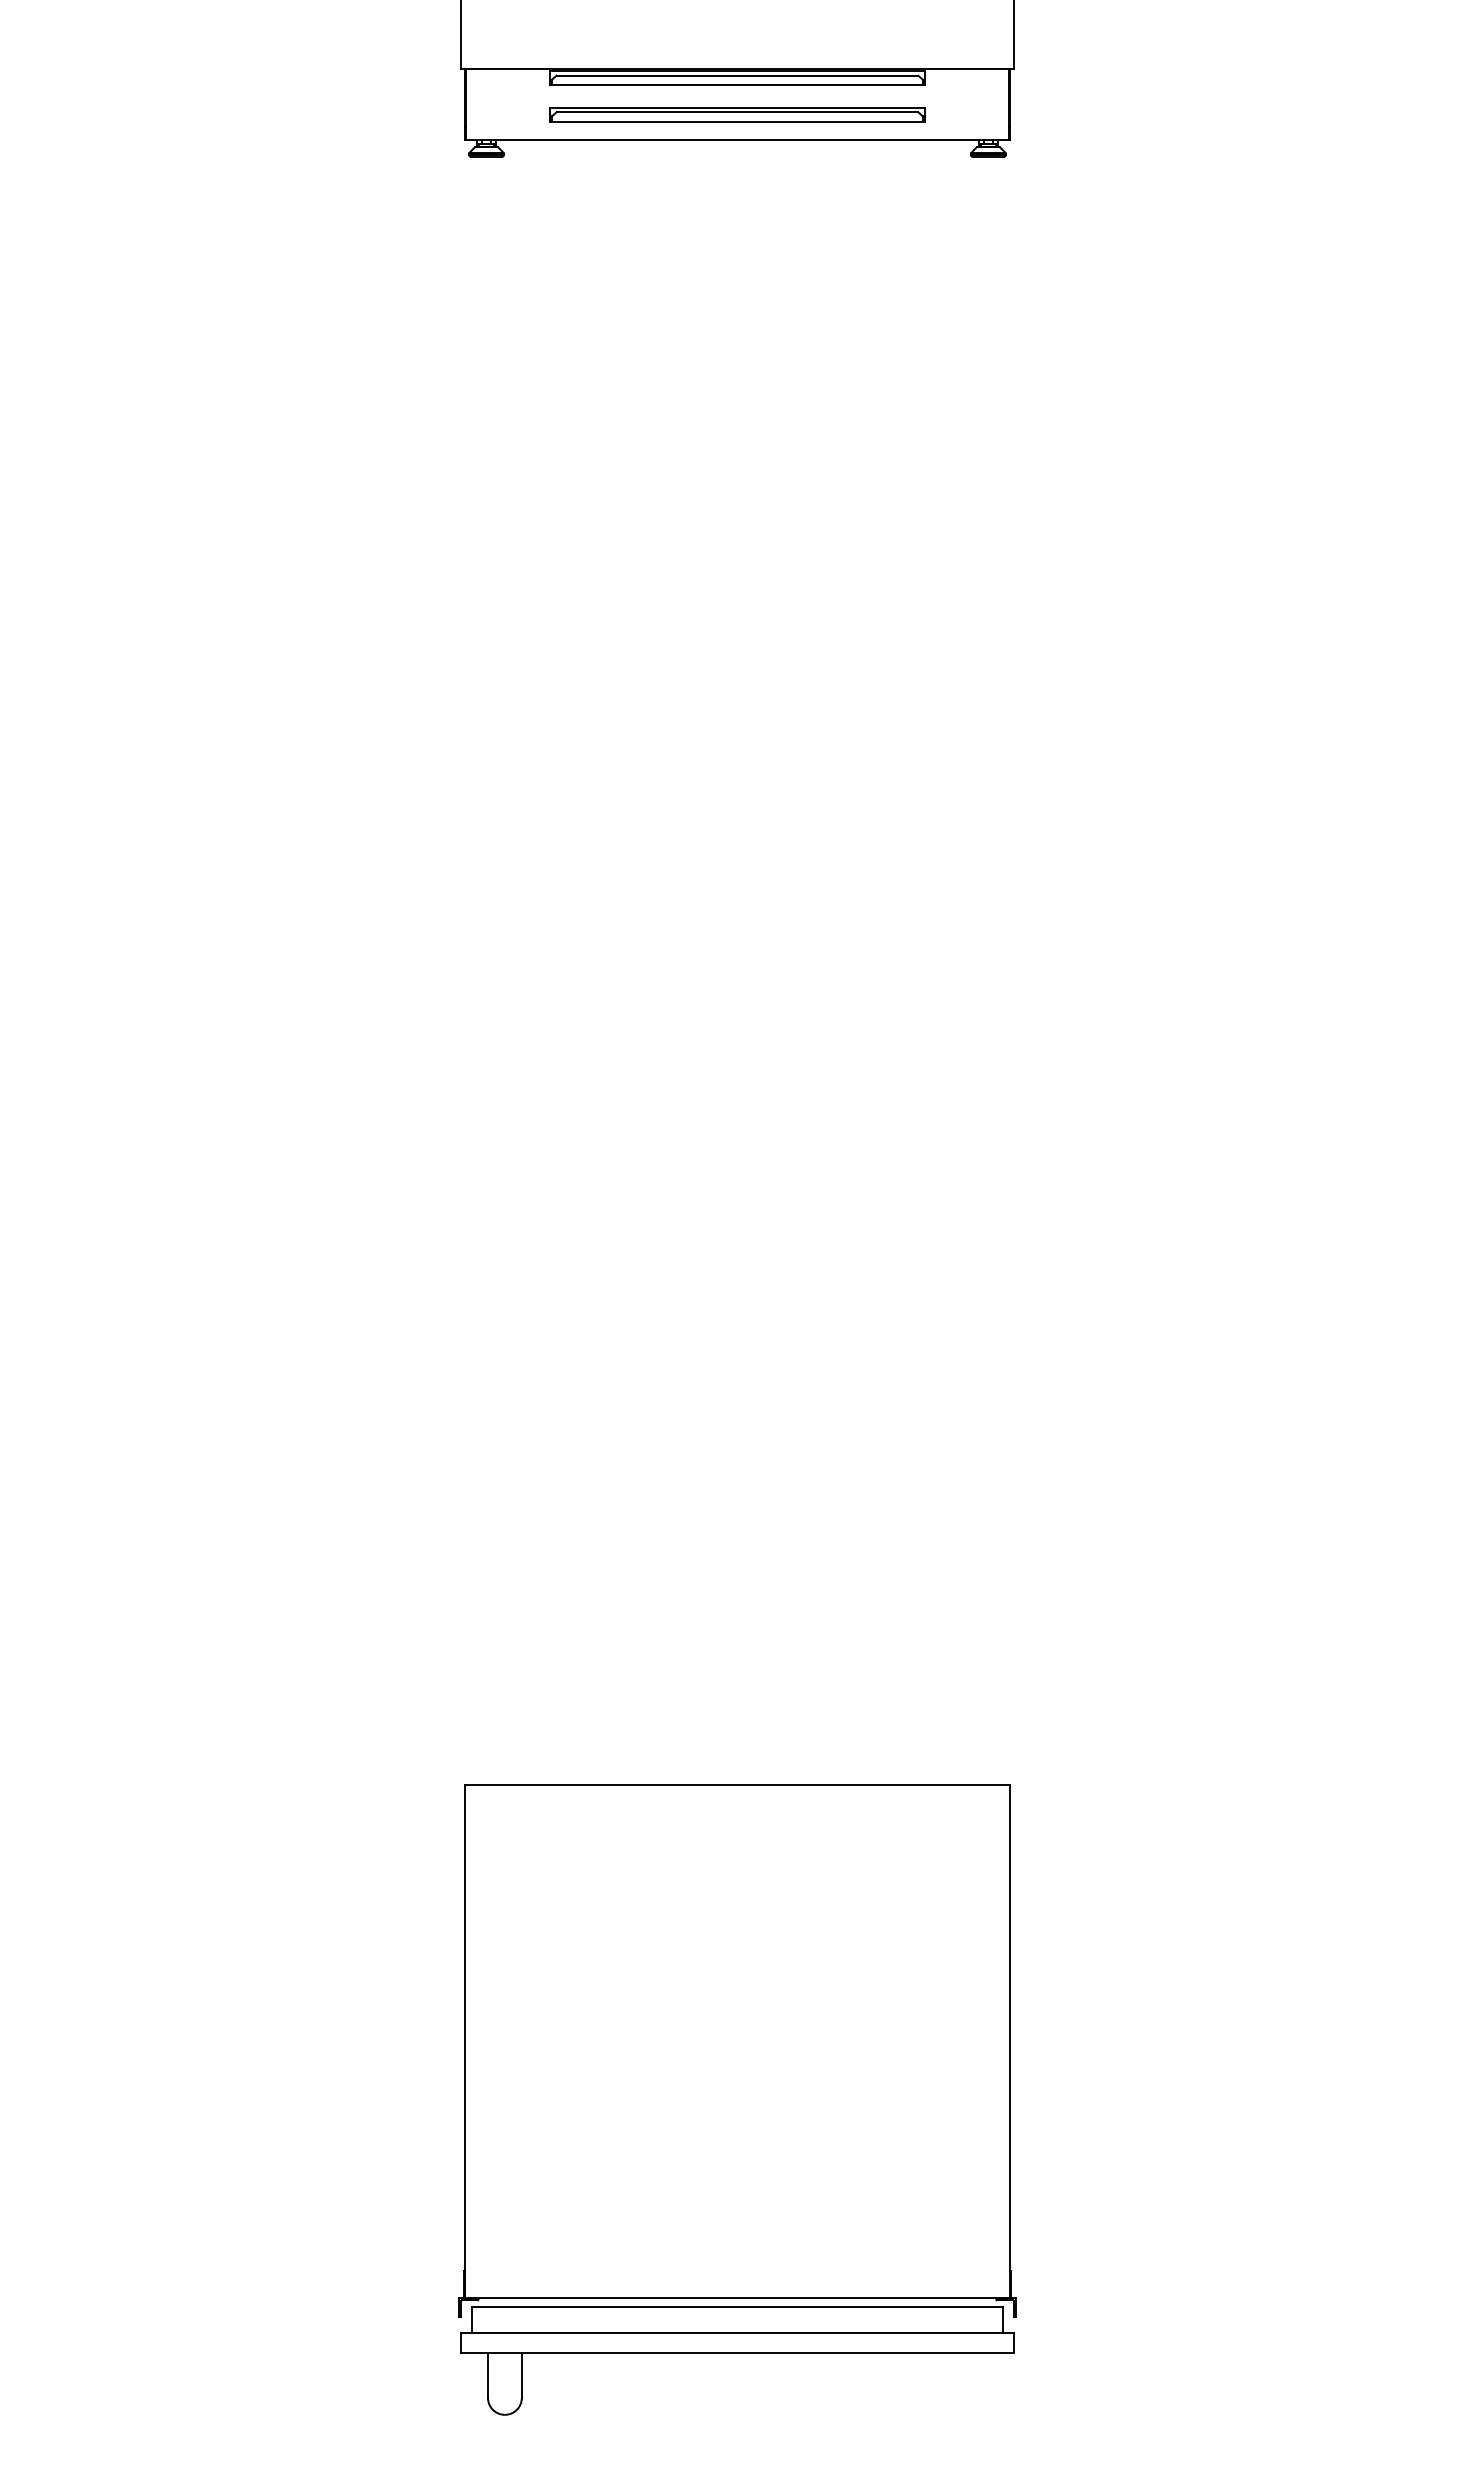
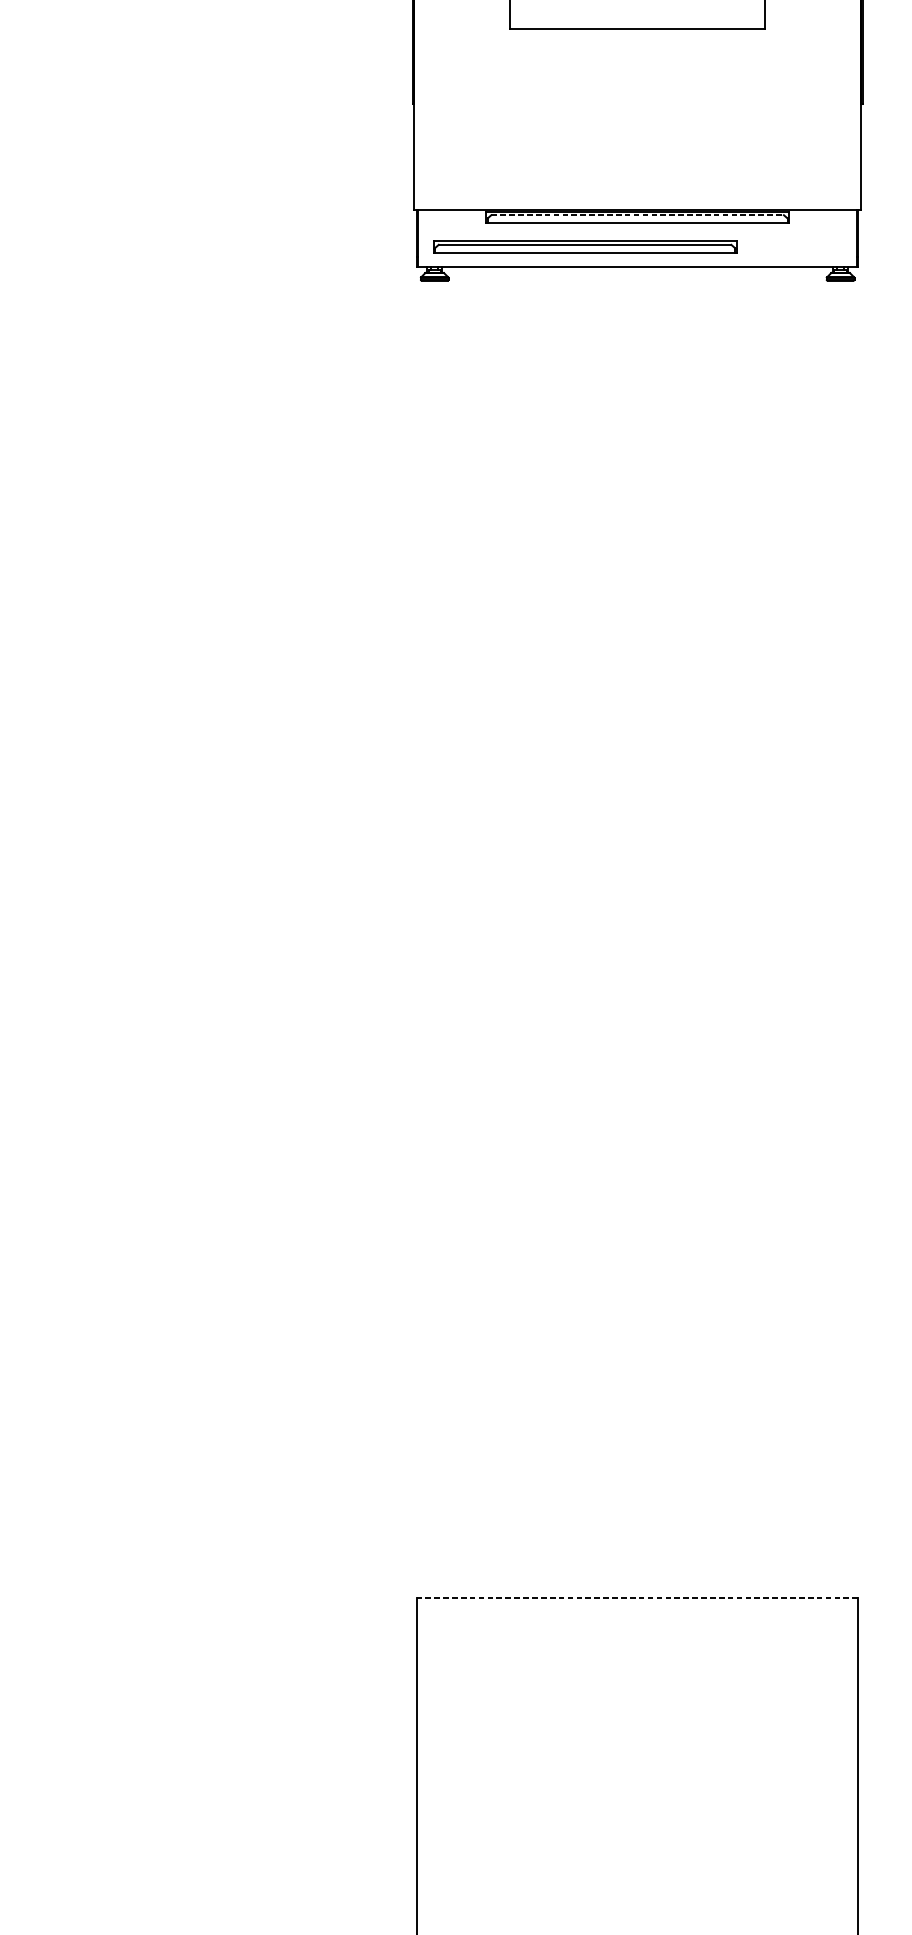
line: (737, 75) -> (637, 215), solid -> dashed
part: (737, 114) -> (585, 246), moved
line: (736, 1785) -> (636, 1598), solid -> dashed

